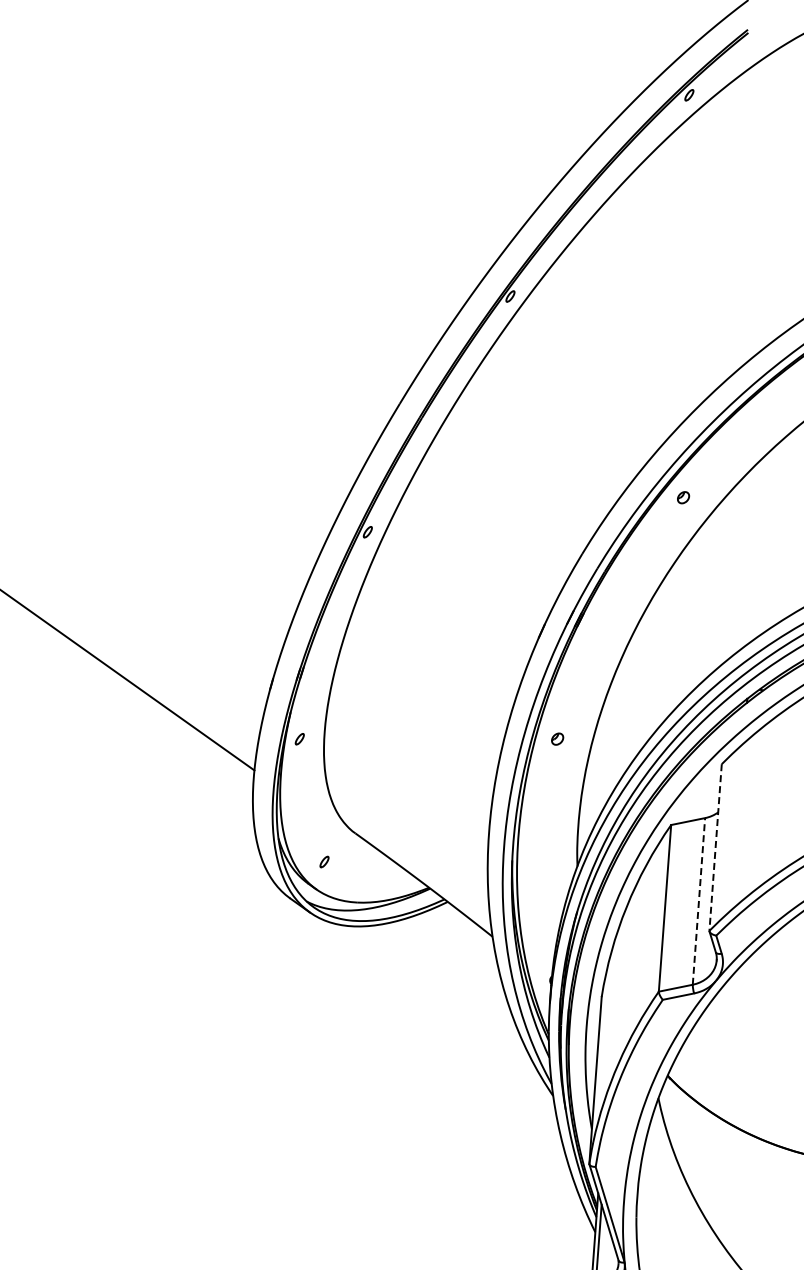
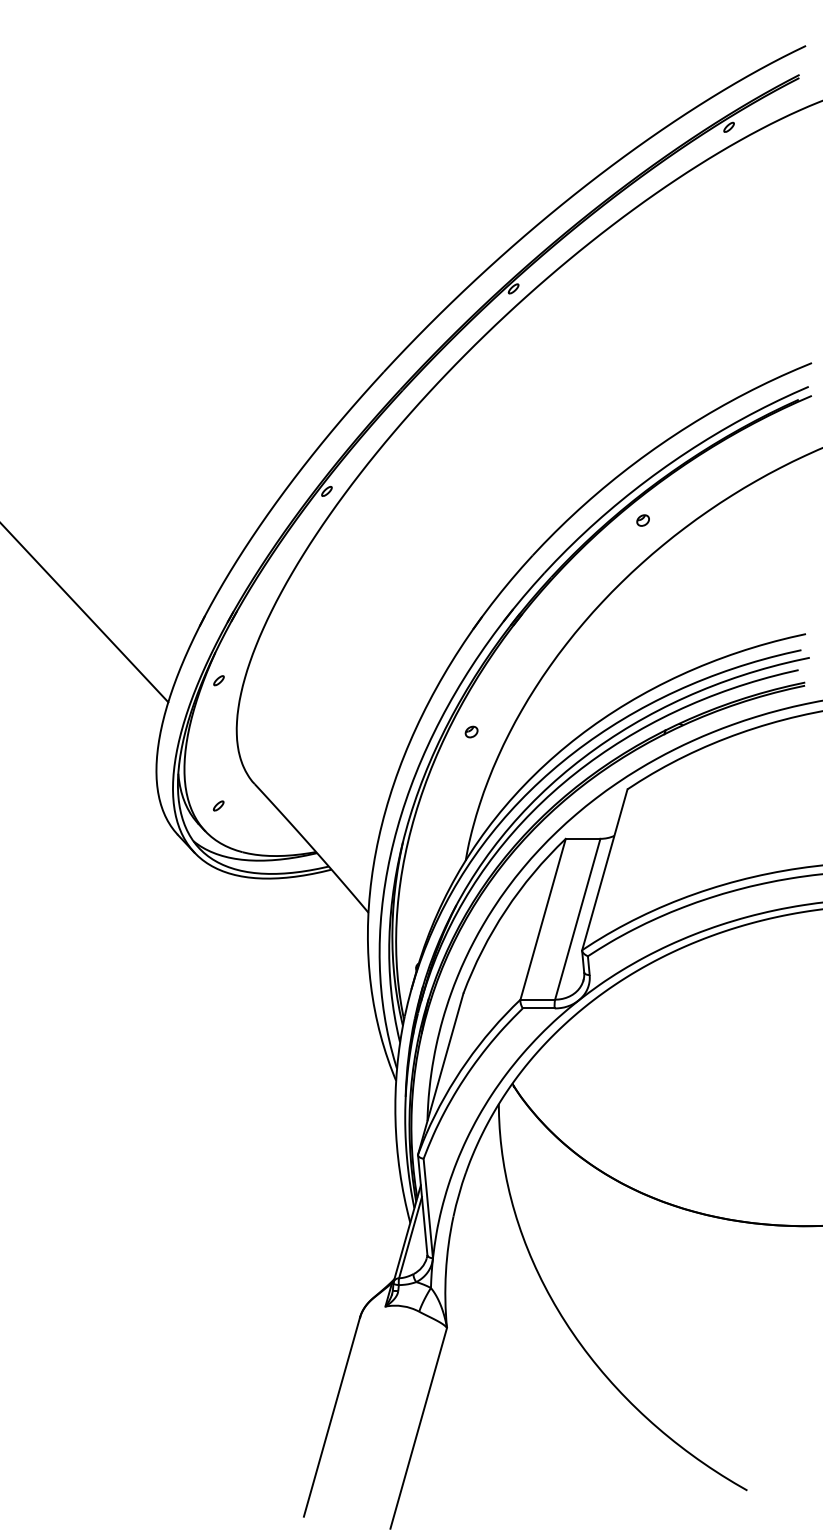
line: (715, 847) -> (604, 869), dashed -> solid
line: (698, 901) -> (577, 919), dashed -> solid

